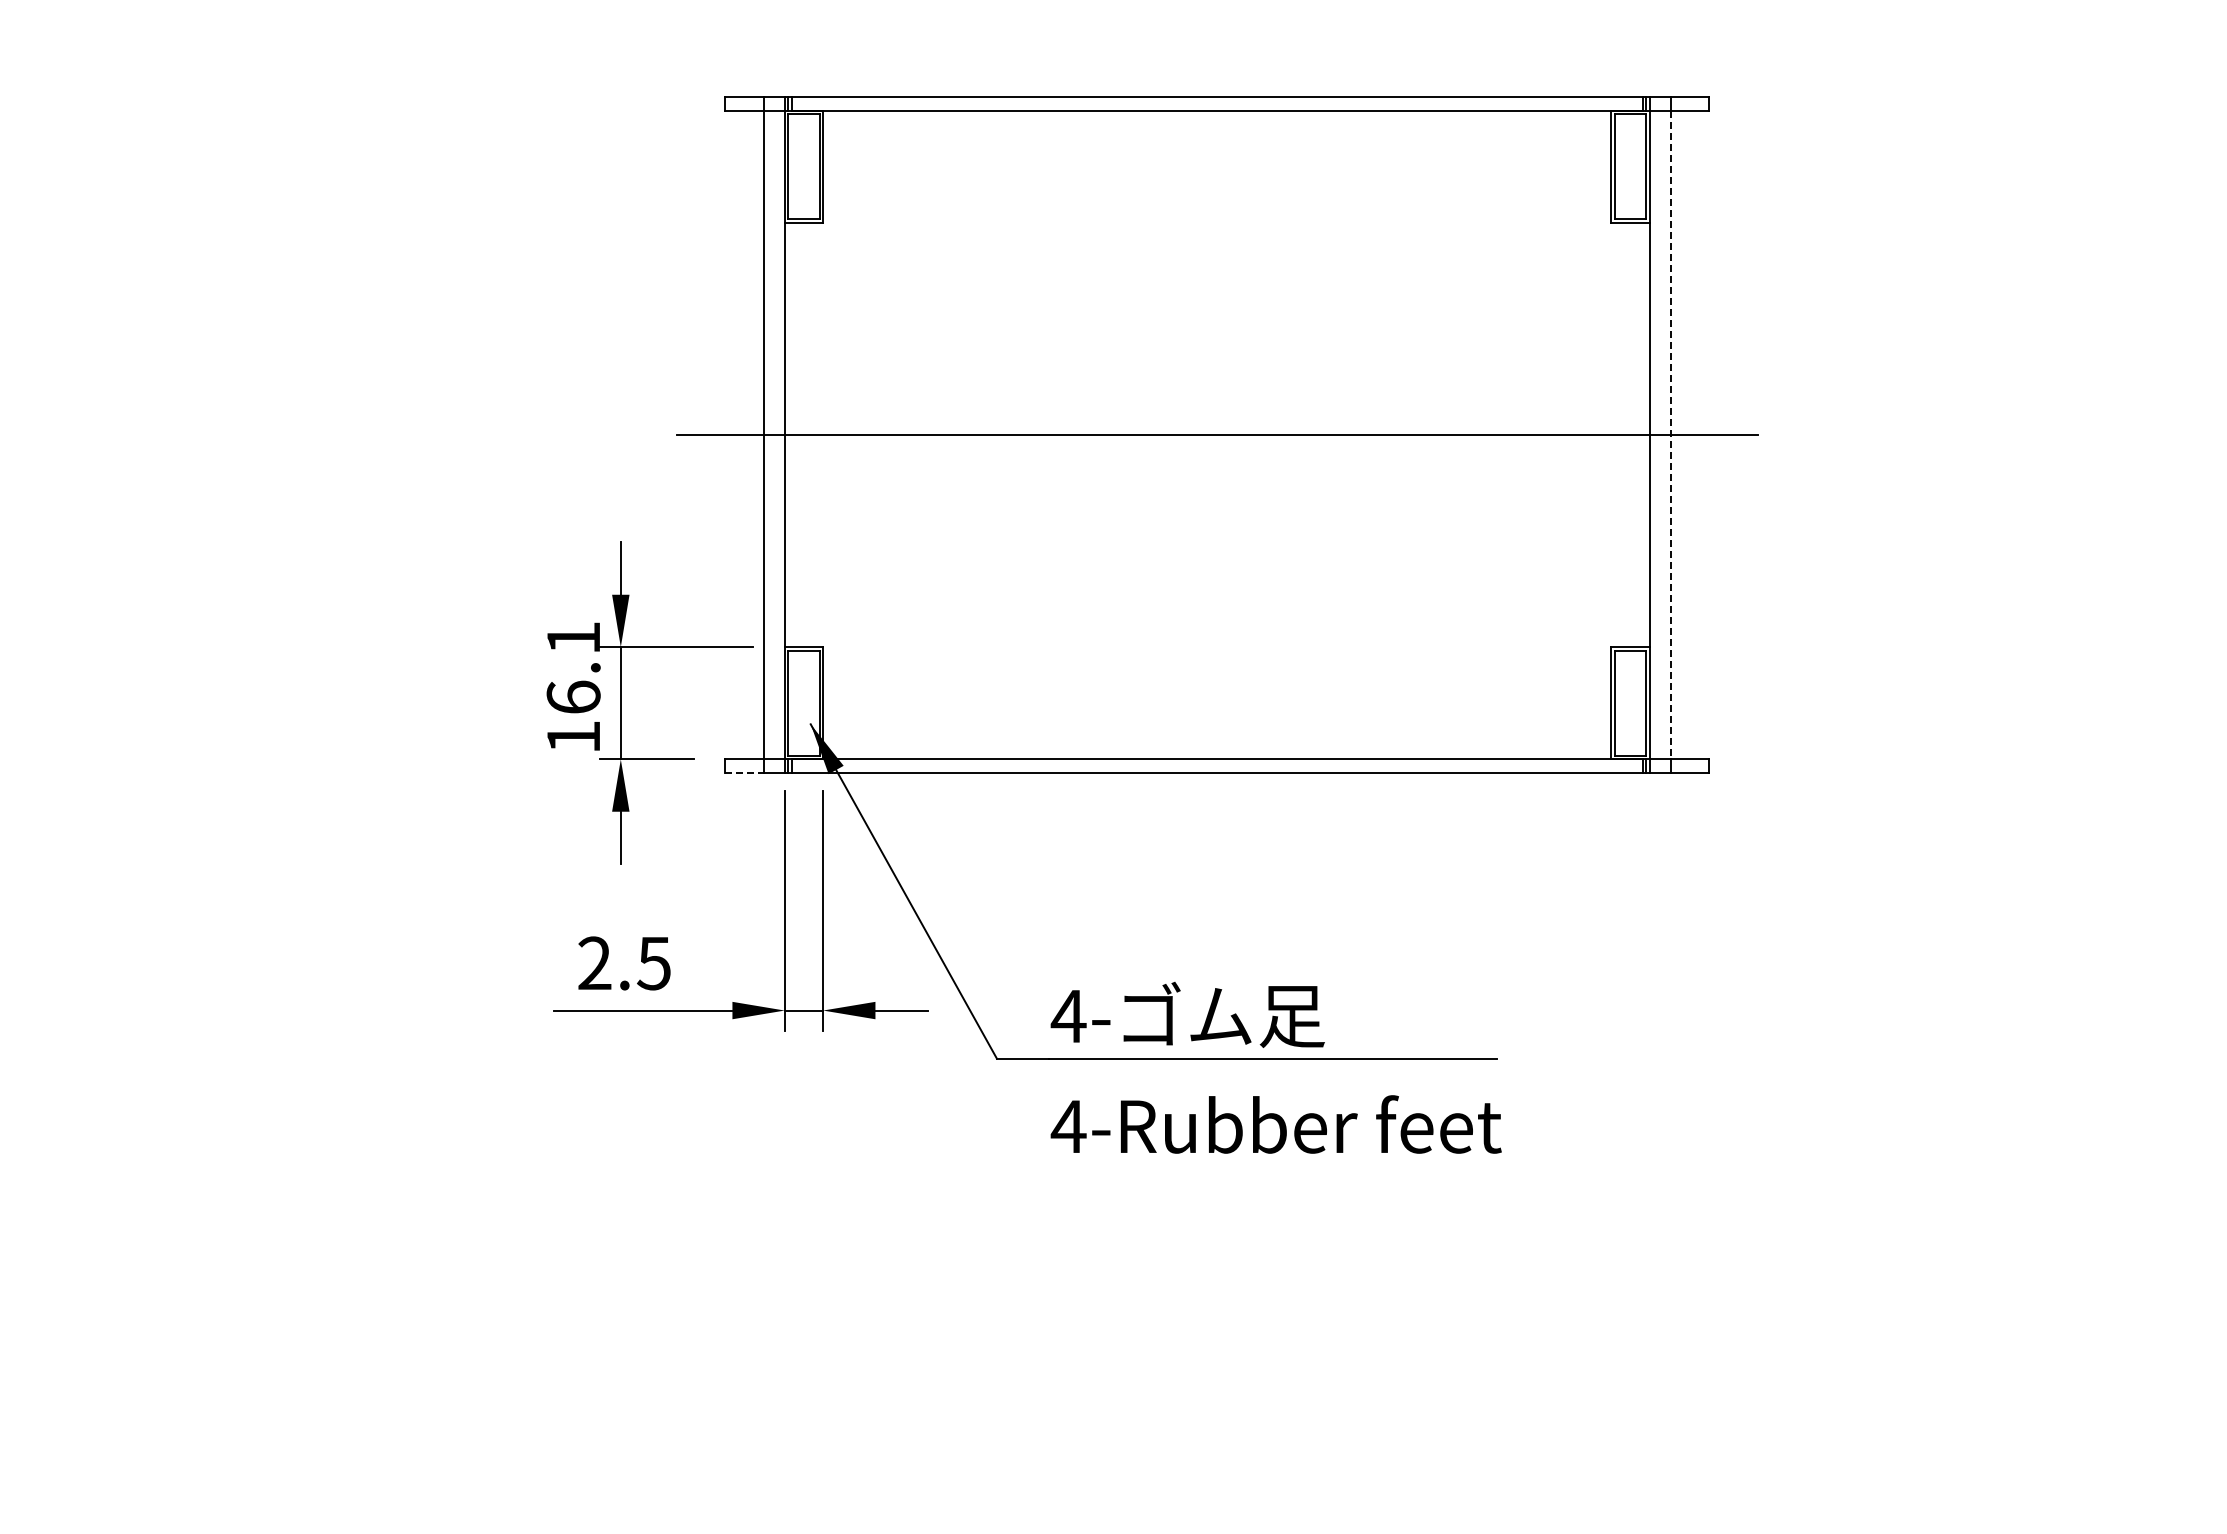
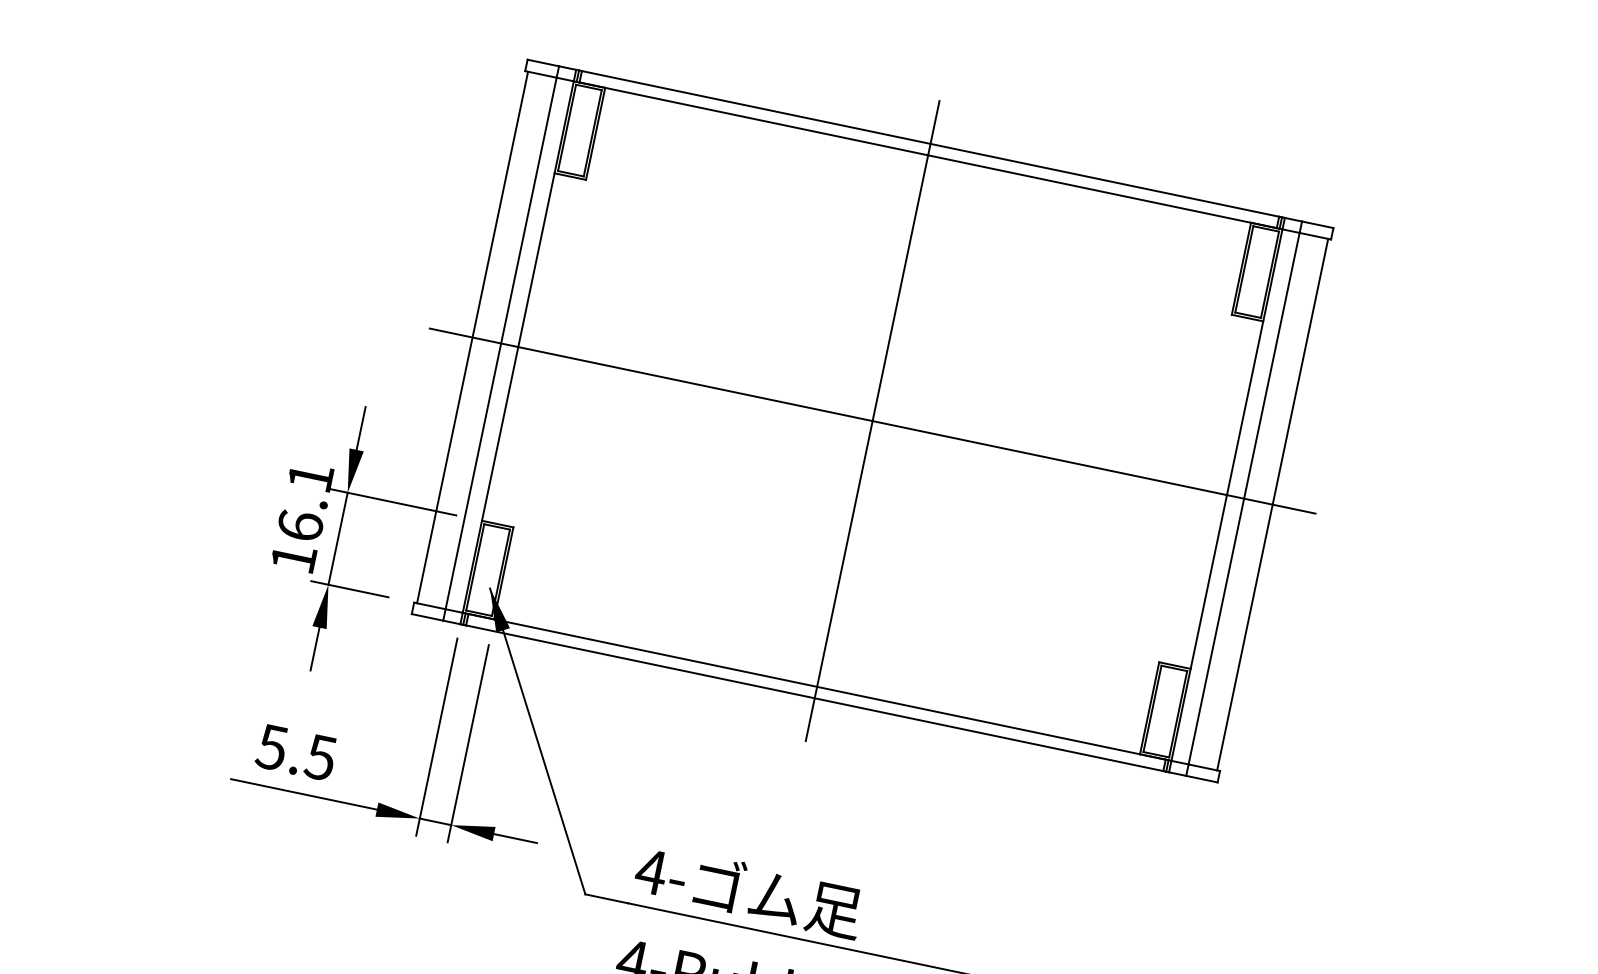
line: (728, 434) -> (472, 337), added
line: (1217, 434) -> (872, 420), added
line: (1705, 434) -> (1272, 504), added
line: (1670, 435) -> (1243, 499), dashed -> solid
line: (745, 773) -> (428, 617), dashed -> solid
text: (594, 963) -> (271, 747), 2.5 -> 5.5

